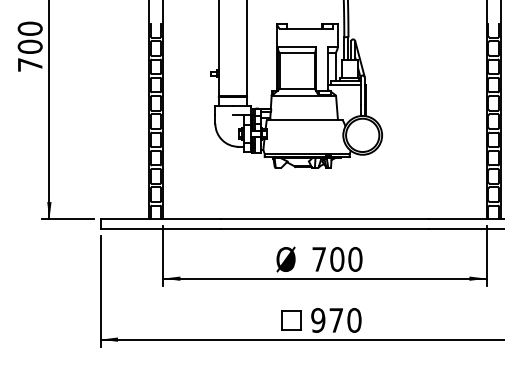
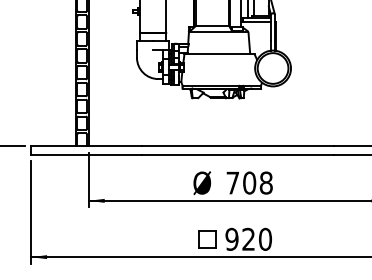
text: (355, 259) -> (266, 183), 700 -> 708
text: (335, 319) -> (247, 238), 970 -> 920

